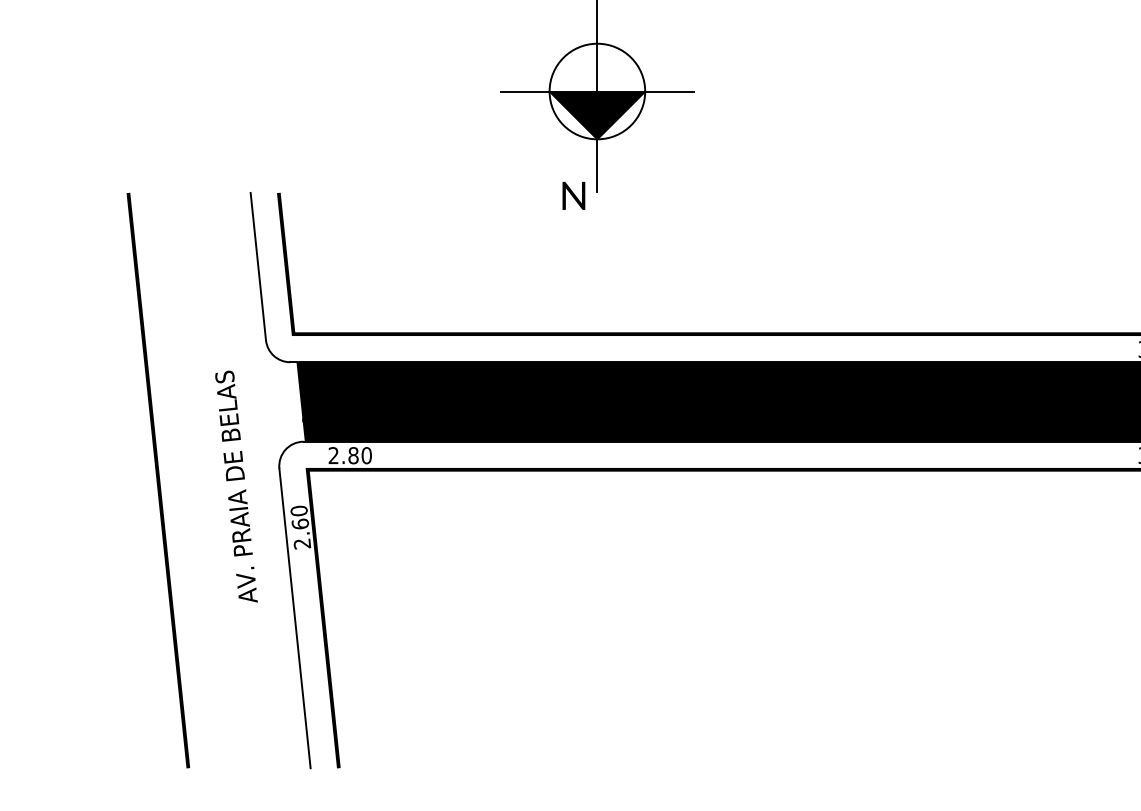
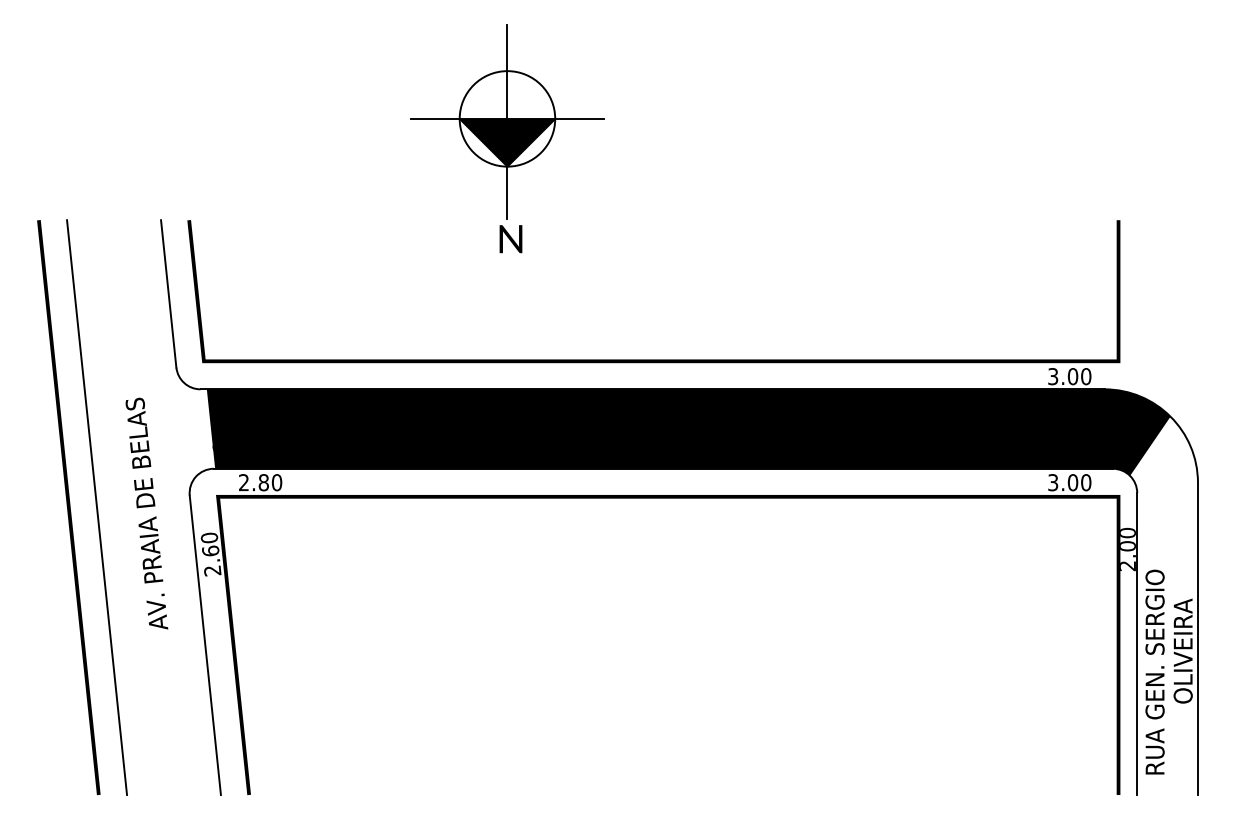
text: (573, 196) -> (510, 239), moved
line: (187, 480) -> (97, 507), added

